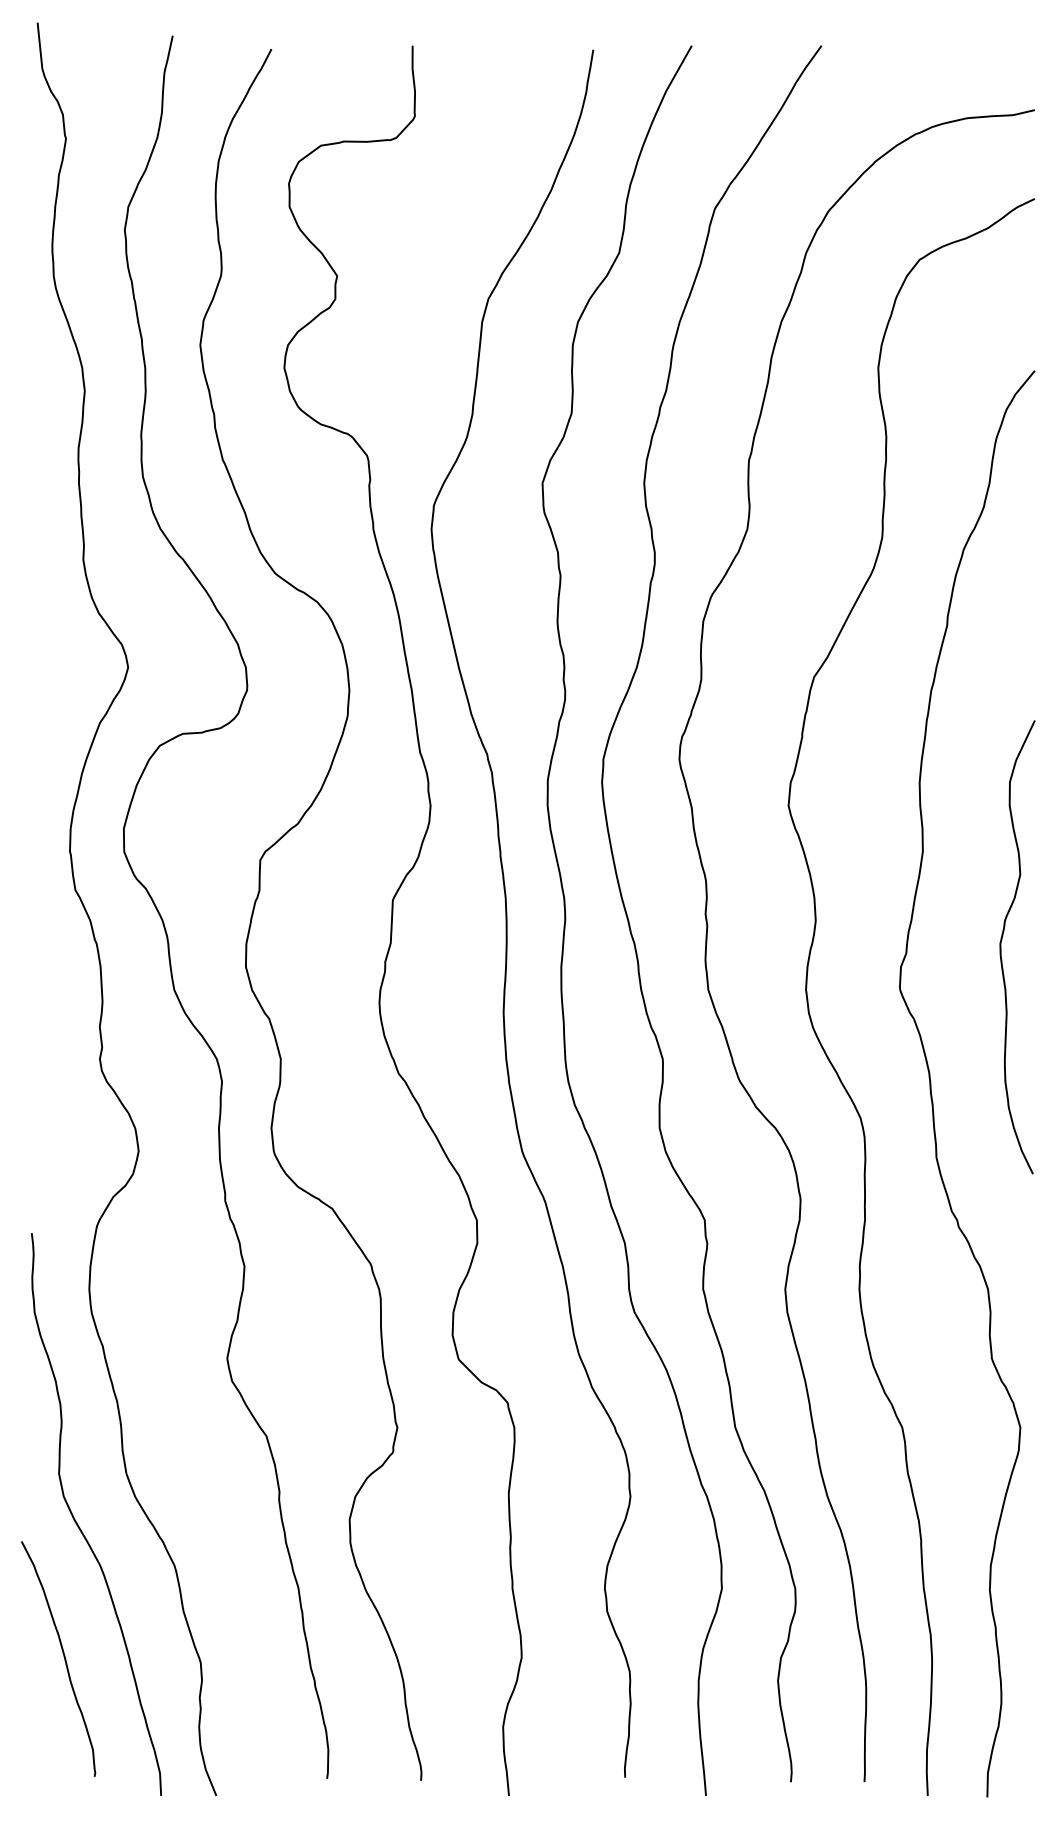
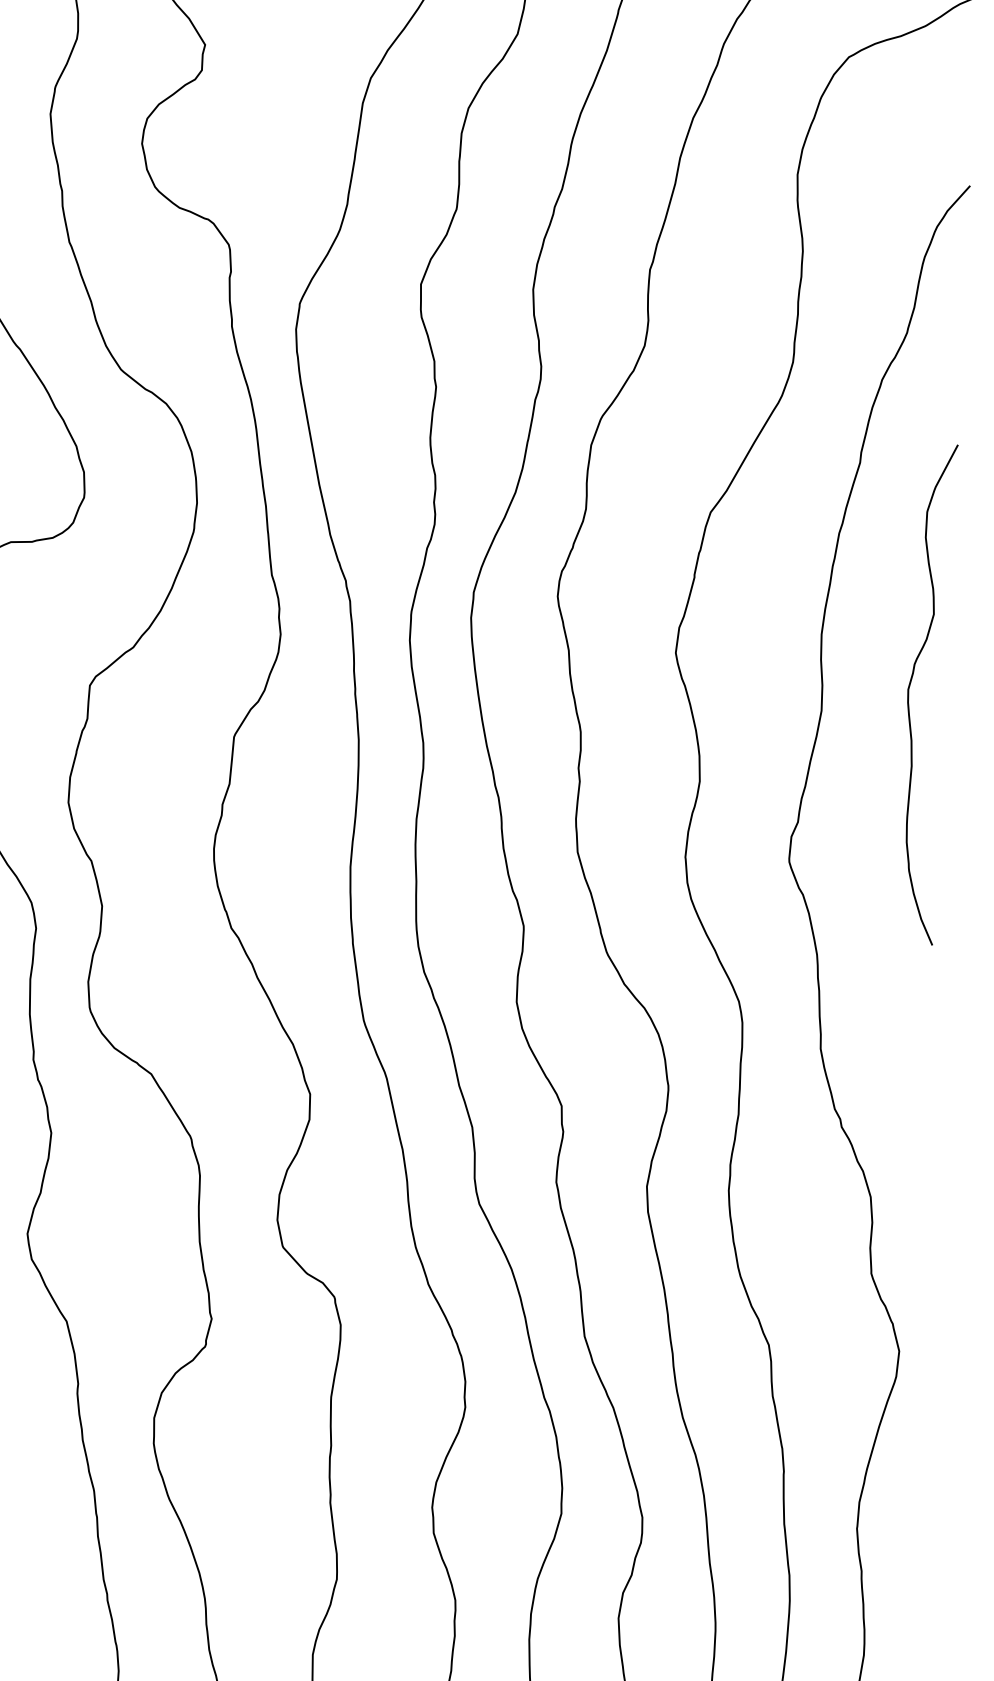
curve: (1001, 947) -> (909, 693), moved

